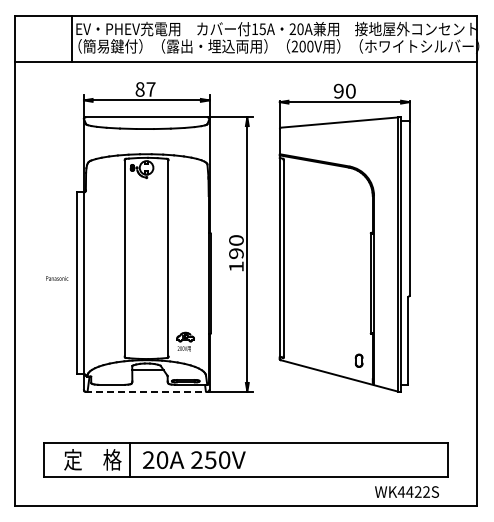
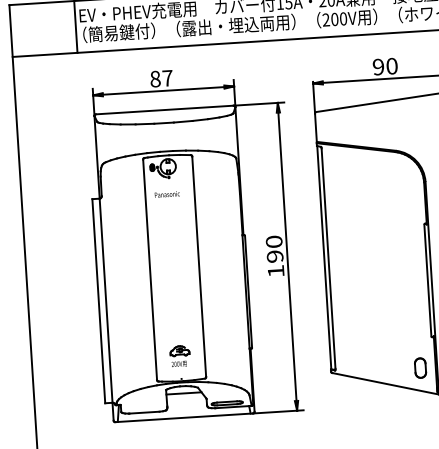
text: (57, 278) -> (167, 194), moved
part: (185, 341) -> (180, 355), moved
part: (358, 360) -> (419, 367), size x1.43
line: (147, 391) -> (185, 417), dashed -> solid

